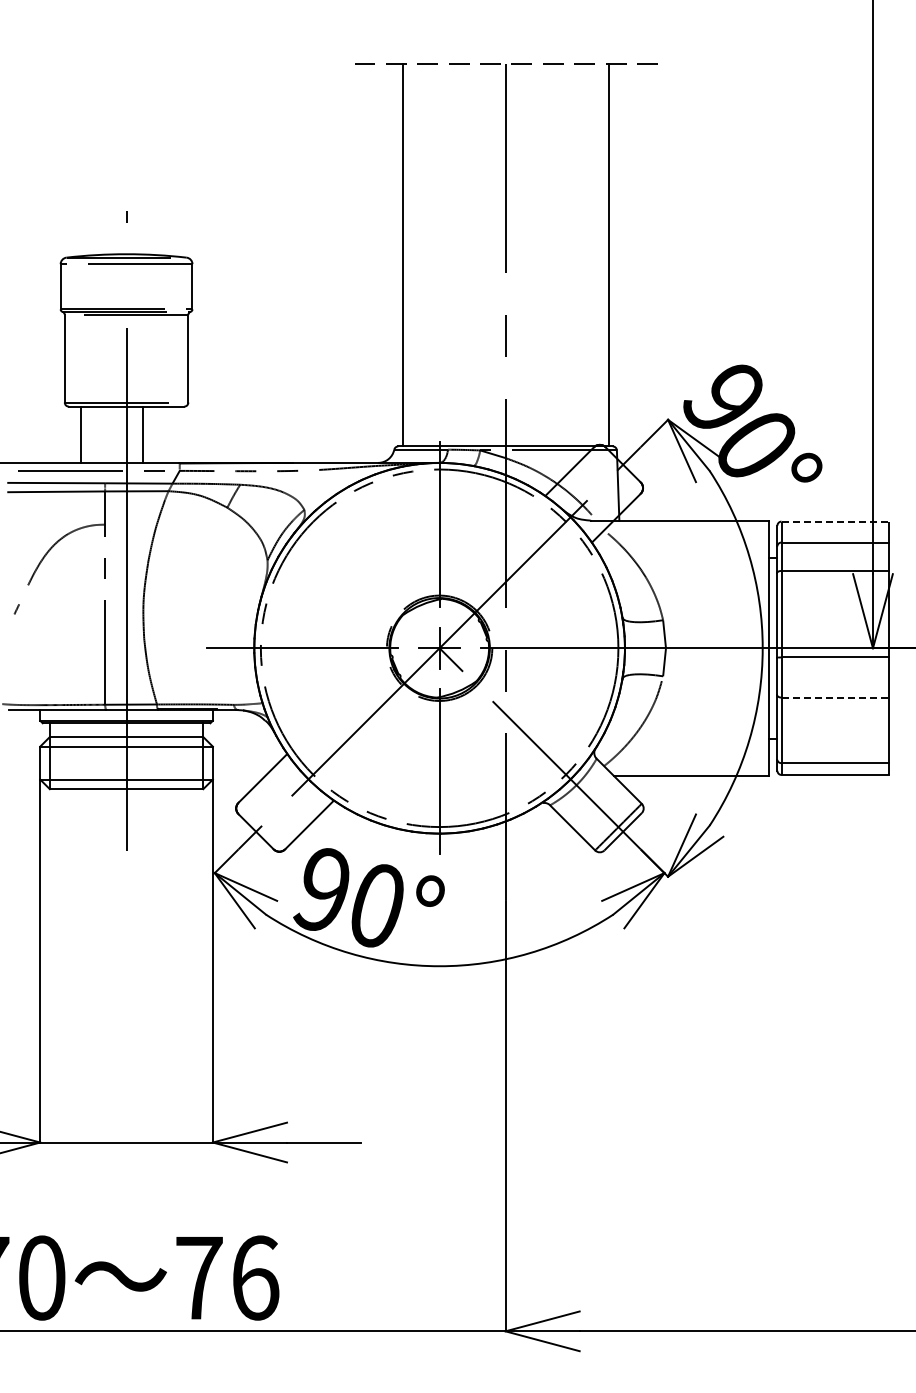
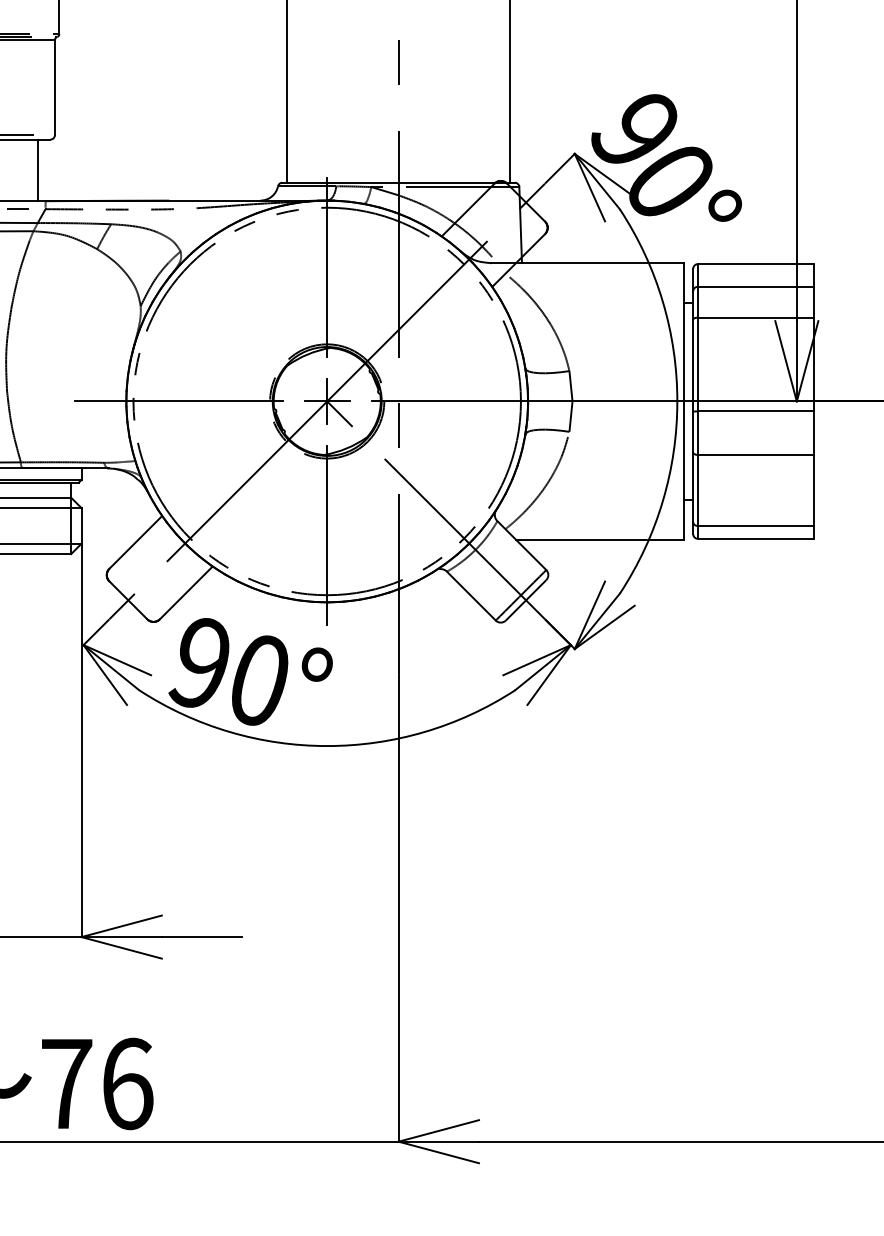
line: (142, 434) -> (37, 169), moved
line: (835, 521) -> (756, 264), dashed -> solid
line: (835, 697) -> (756, 454), dashed -> solid

